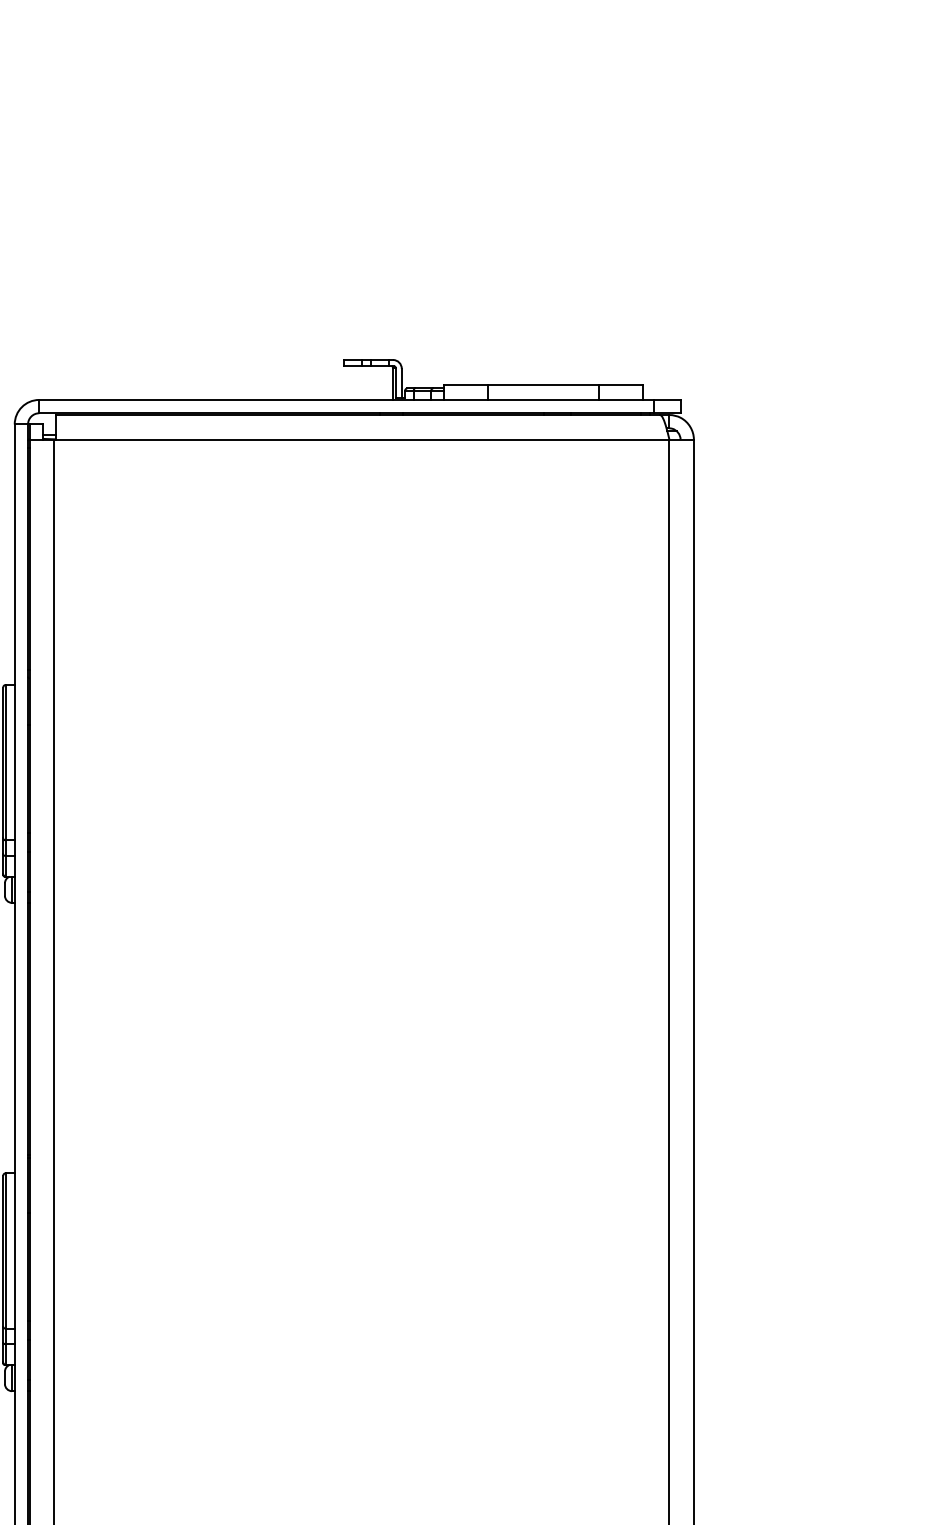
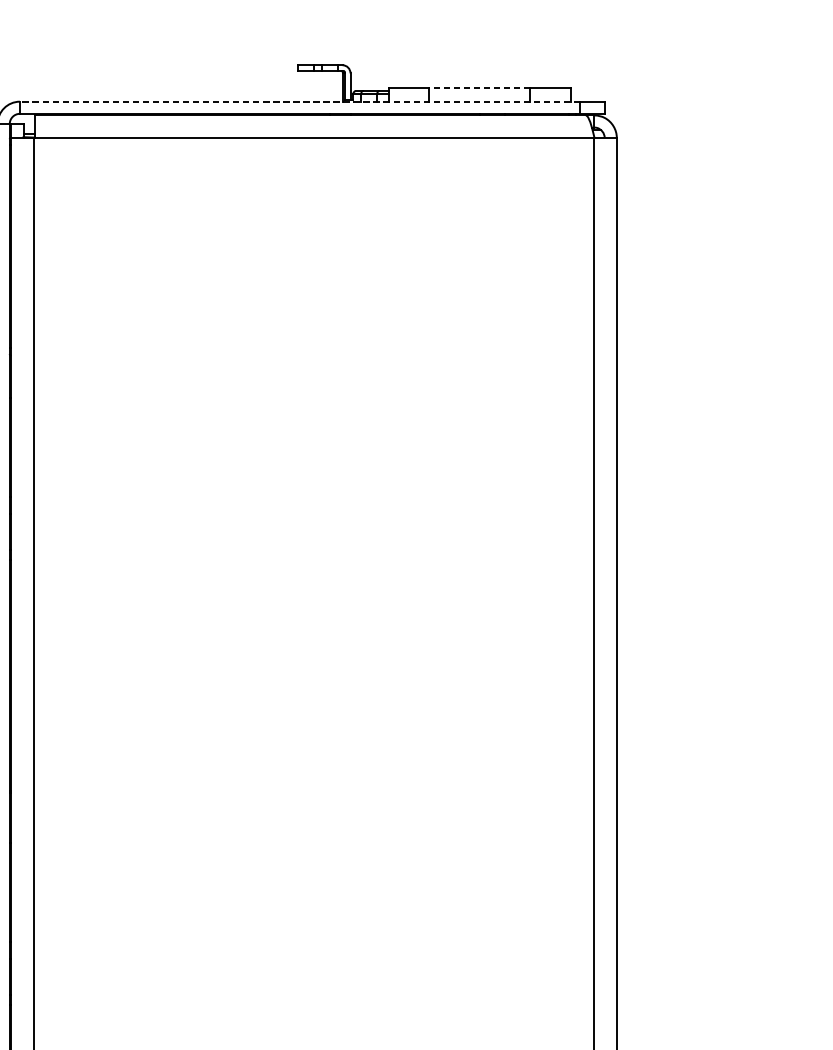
line: (542, 384) -> (478, 87), solid -> dashed
line: (346, 399) -> (300, 101), solid -> dashed

